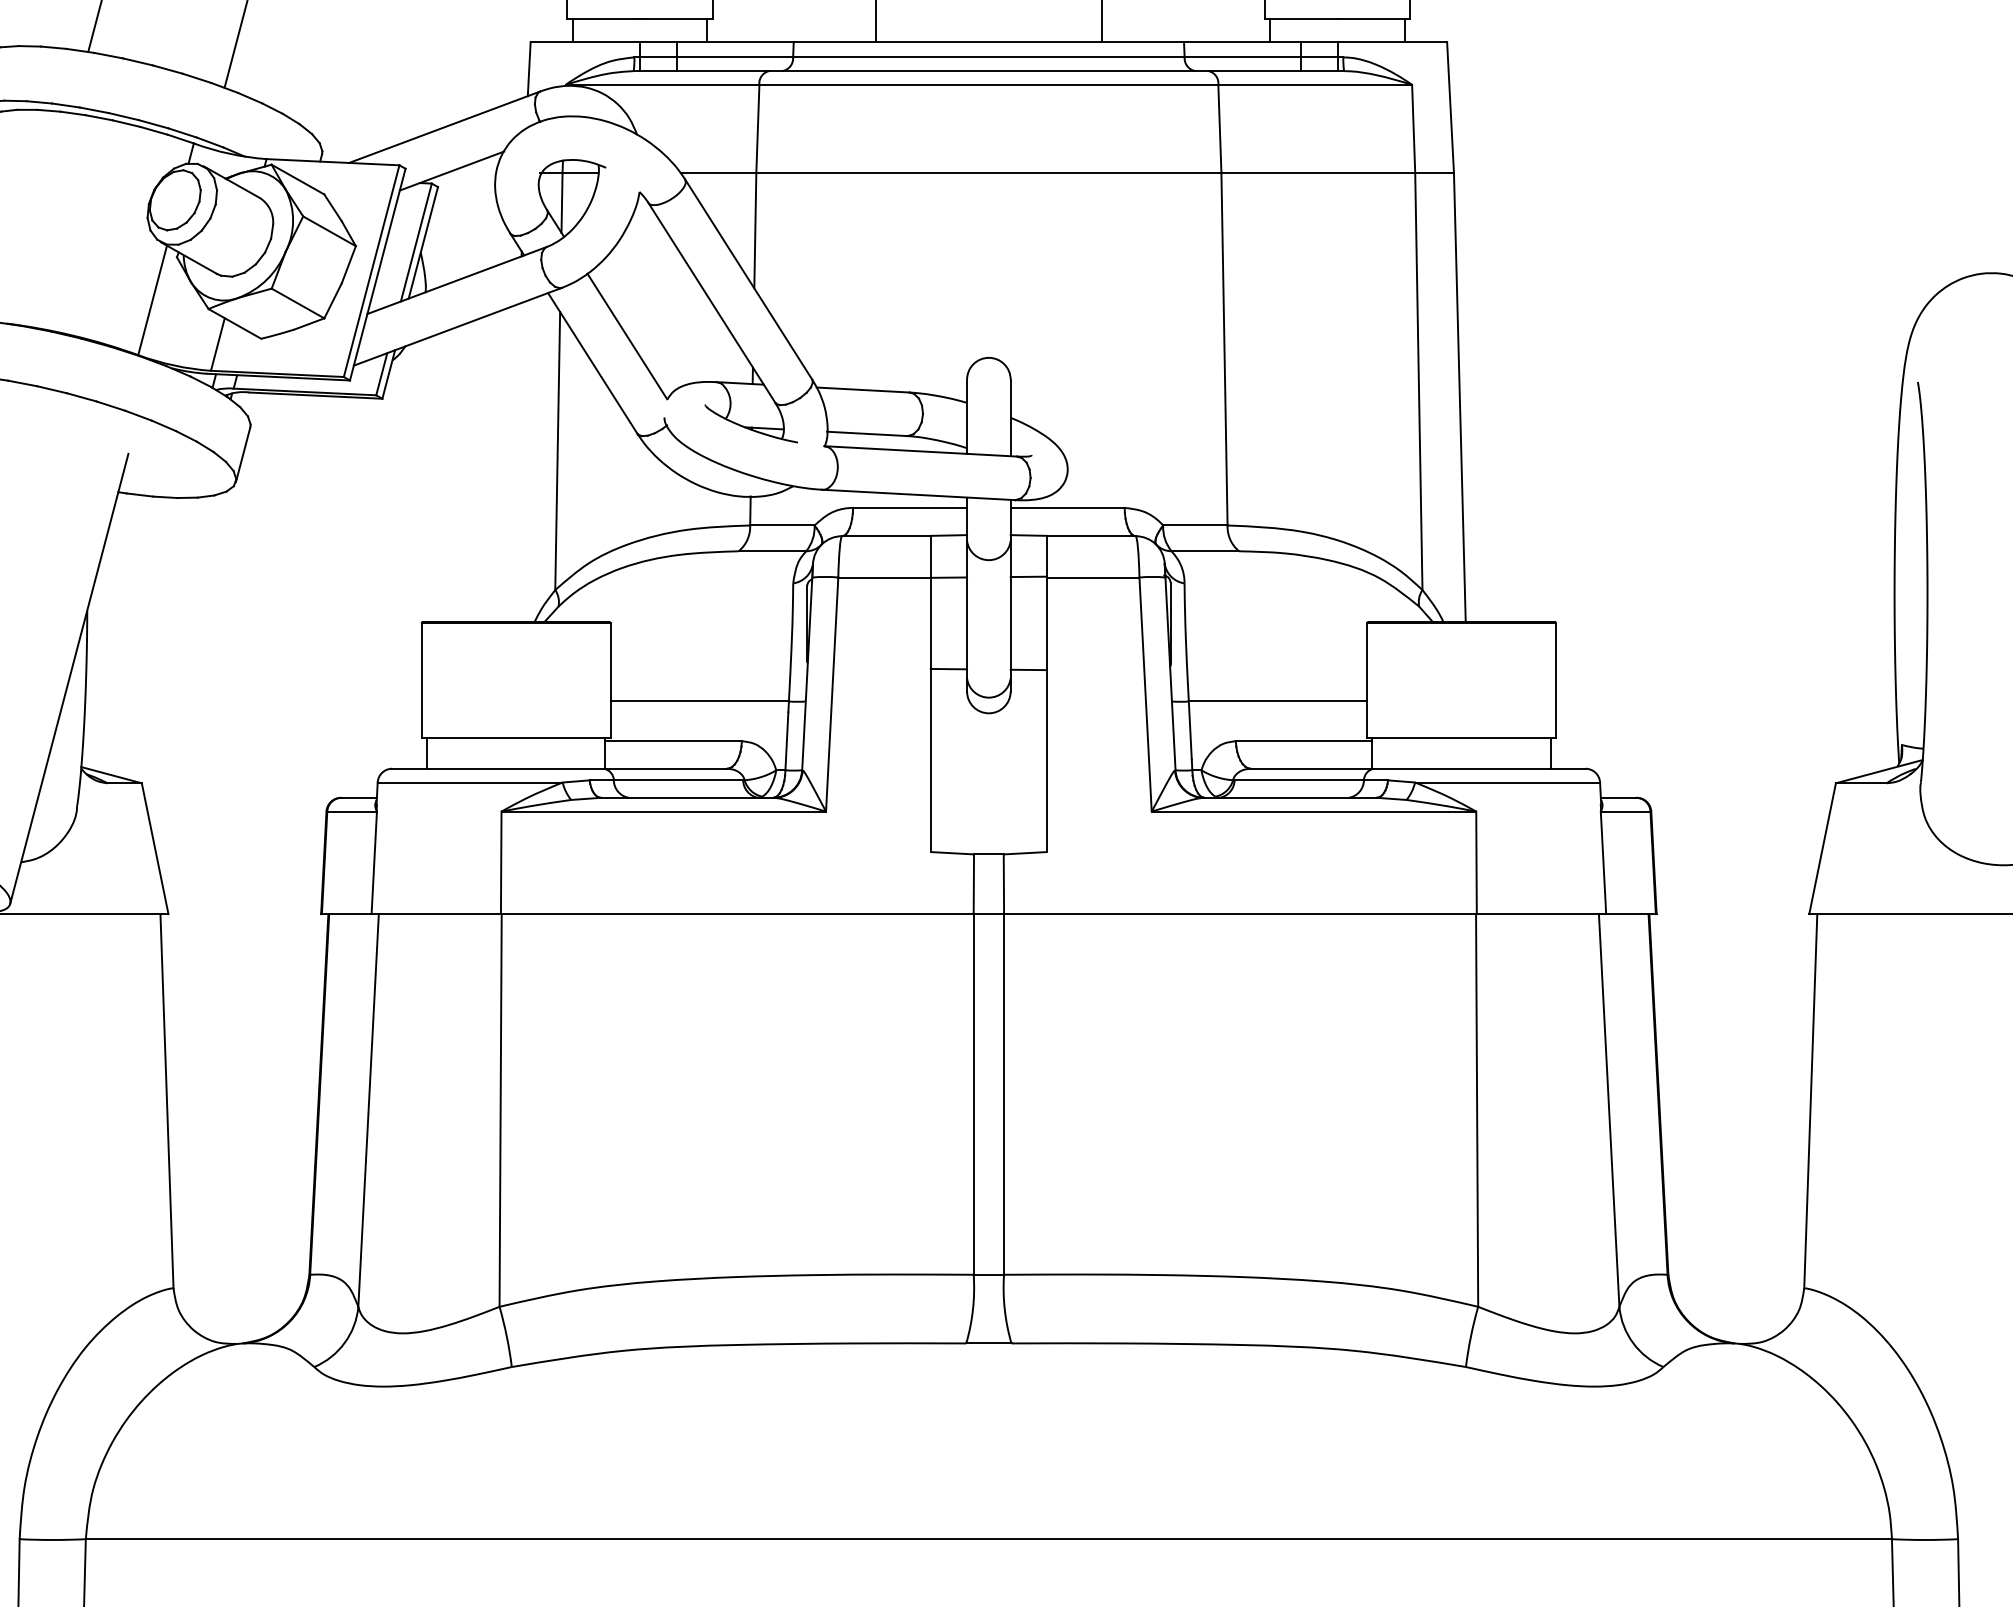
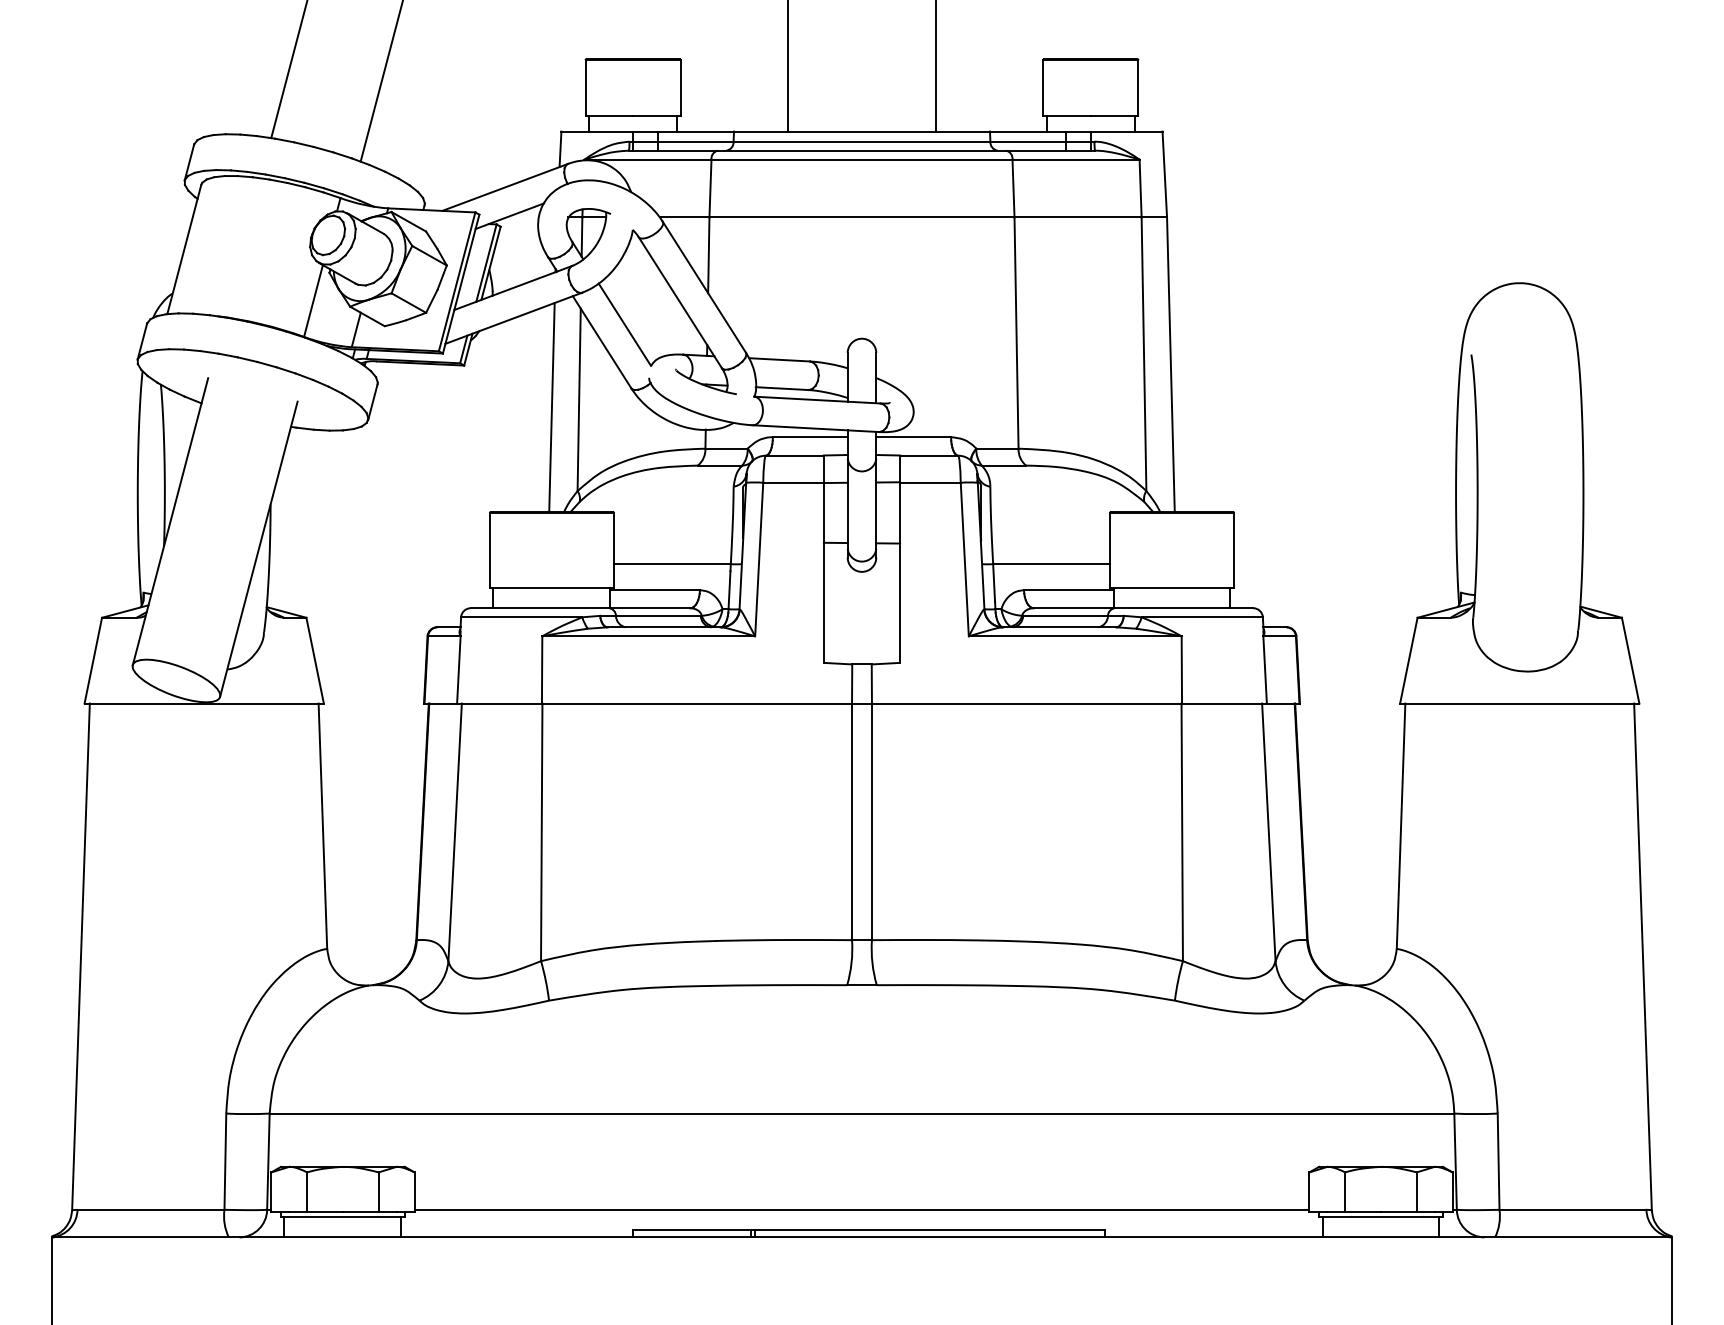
line: (515, 462) -> (551, 407), added

